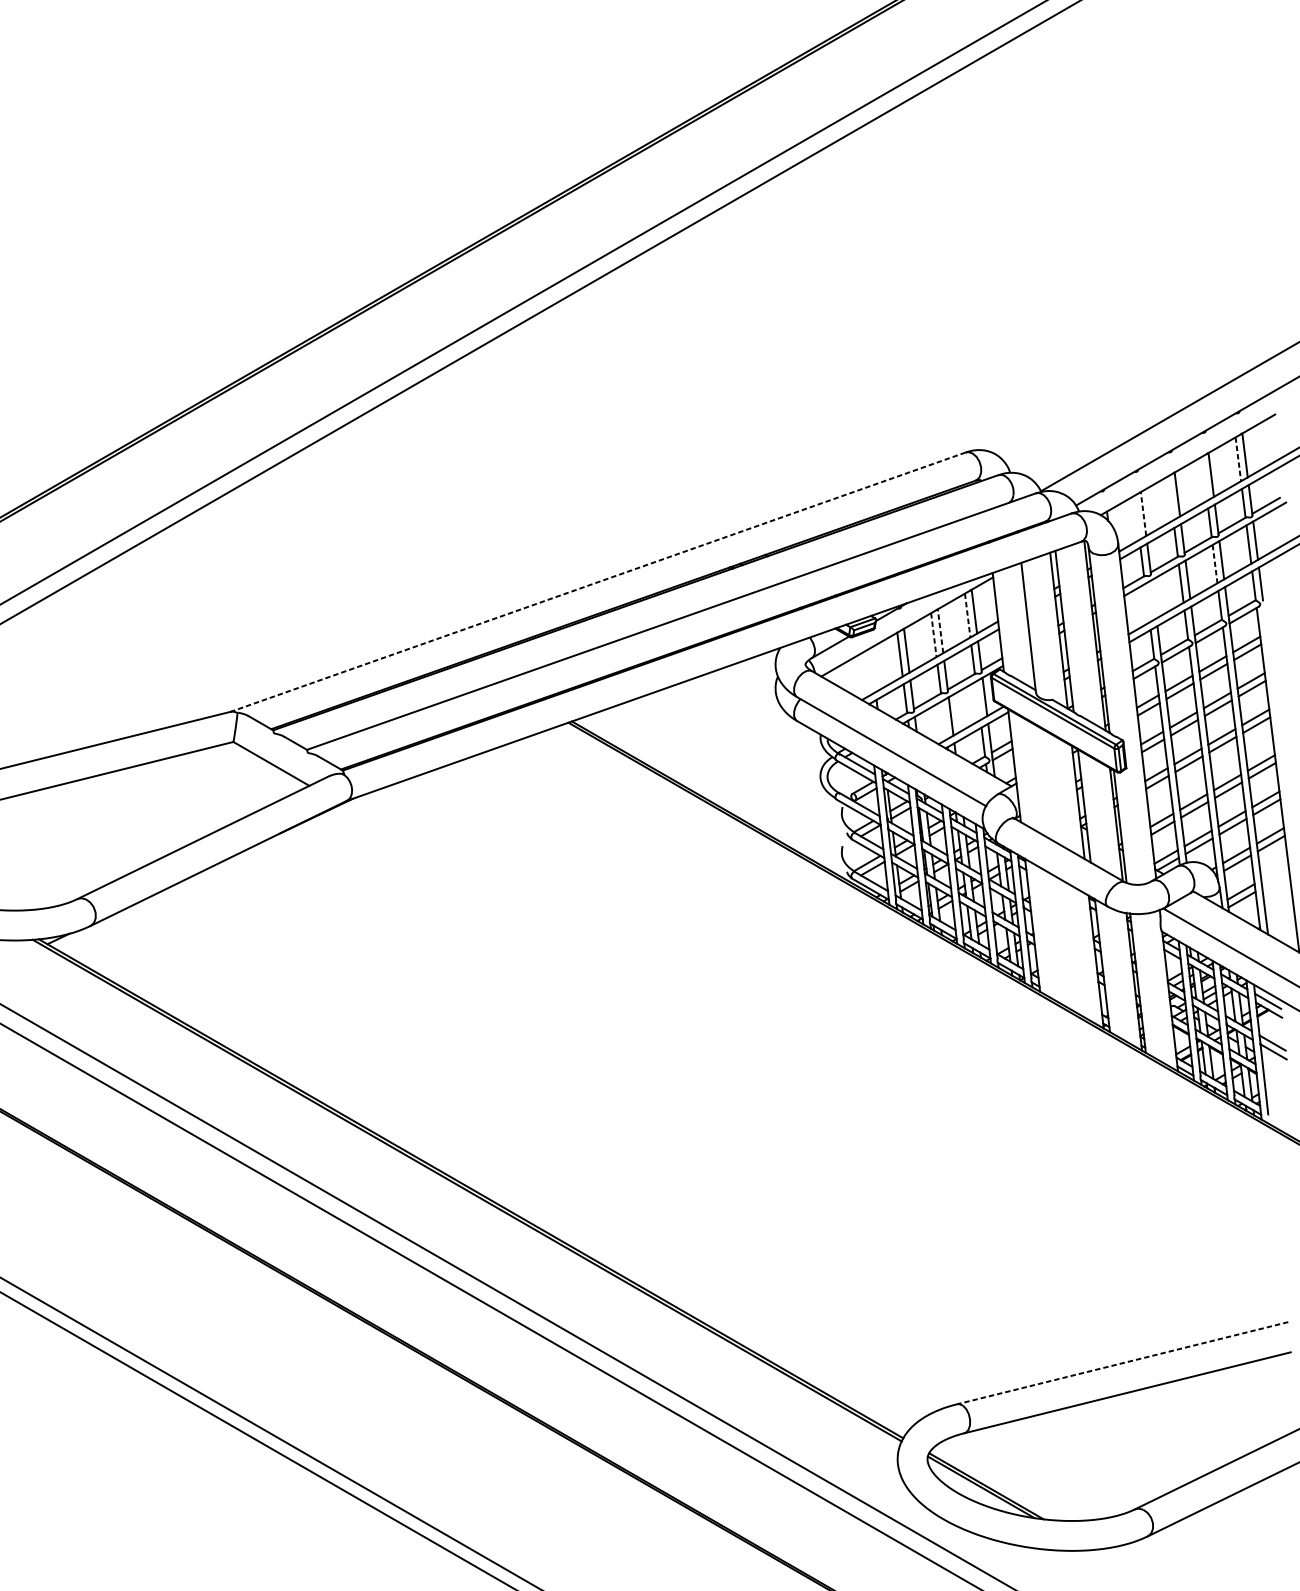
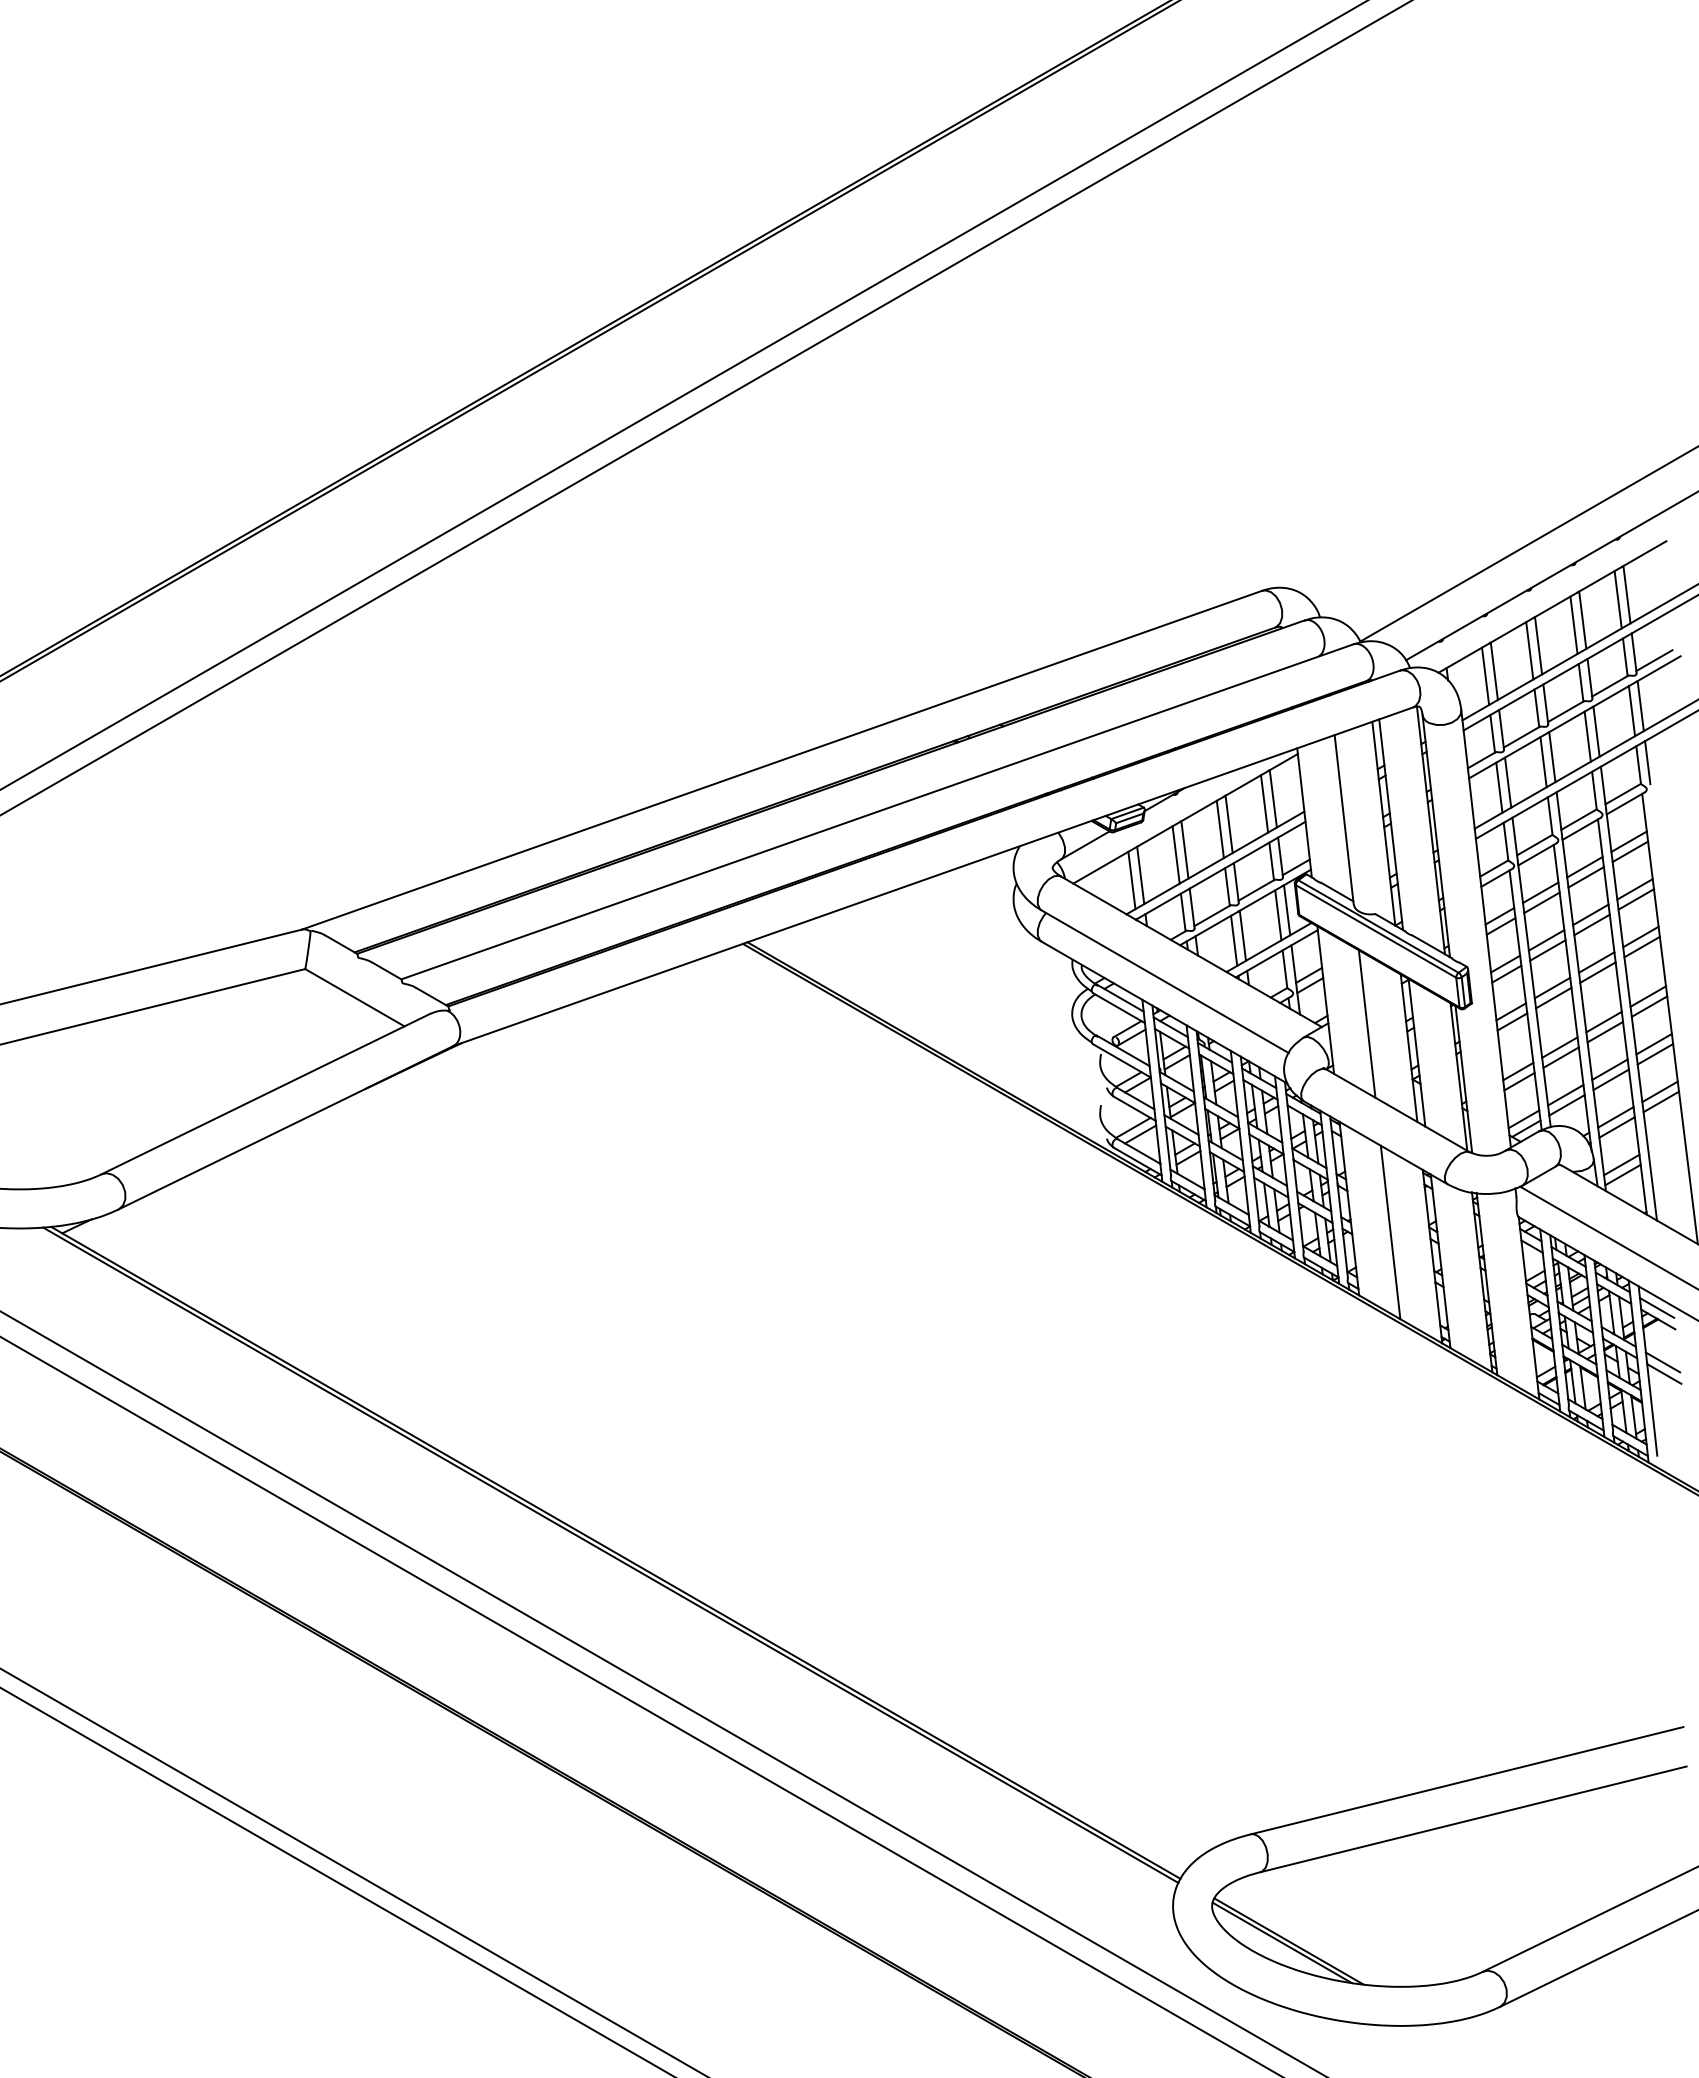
line: (1238, 459) -> (1618, 599), dashed -> solid
line: (1204, 478) -> (1573, 624), added
line: (1170, 498) -> (1529, 650), added
line: (1143, 514) -> (1494, 671), dashed -> solid
line: (1136, 518) -> (1485, 676), added
line: (1214, 564) -> (1587, 737), dashed -> solid
line: (597, 582) -> (781, 760), dashed -> solid
line: (1154, 599) -> (1508, 782), added
line: (1147, 603) -> (1499, 787), added
line: (967, 615) -> (1264, 803), dashed -> solid
line: (940, 631) -> (1229, 824), dashed -> solid
line: (933, 635) -> (1220, 829), dashed -> solid
line: (872, 670) -> (1140, 875), added
line: (865, 674) -> (1131, 880), added
line: (978, 700) -> (1278, 915), added
line: (944, 720) -> (1234, 940), added
line: (1045, 783) -> (1366, 1023), added
line: (1064, 943) -> (1390, 1232), added
line: (1123, 1363) -> (1467, 1780), dashed -> solid

